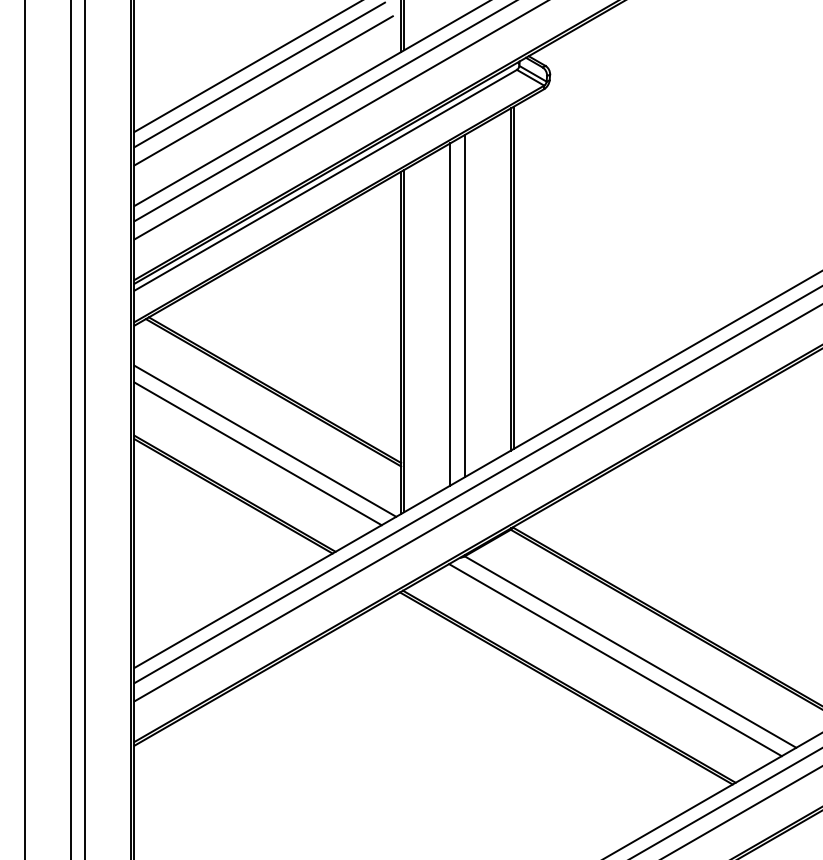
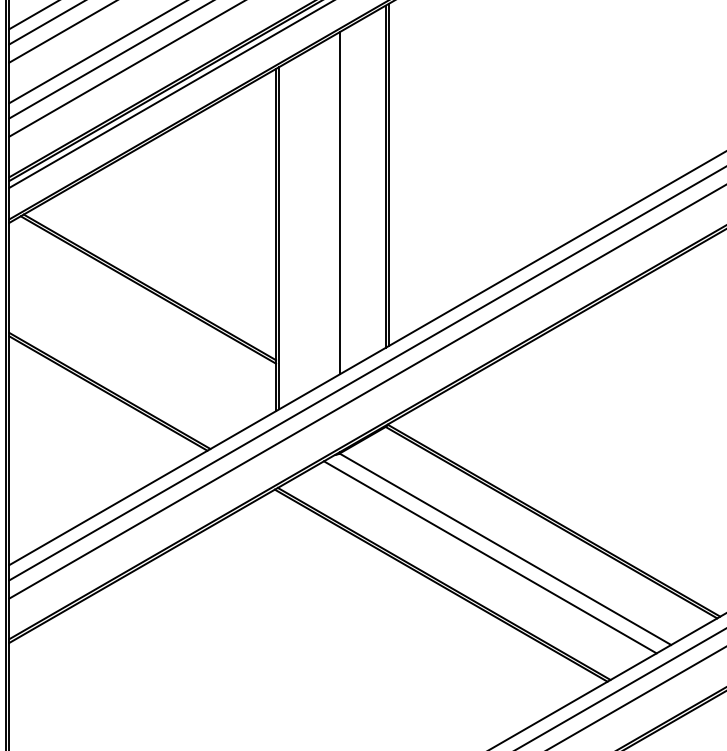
line: (450, 314) -> (325, 211), removed
line: (265, 440) -> (140, 337), removed
line: (257, 453) -> (132, 350), removed

